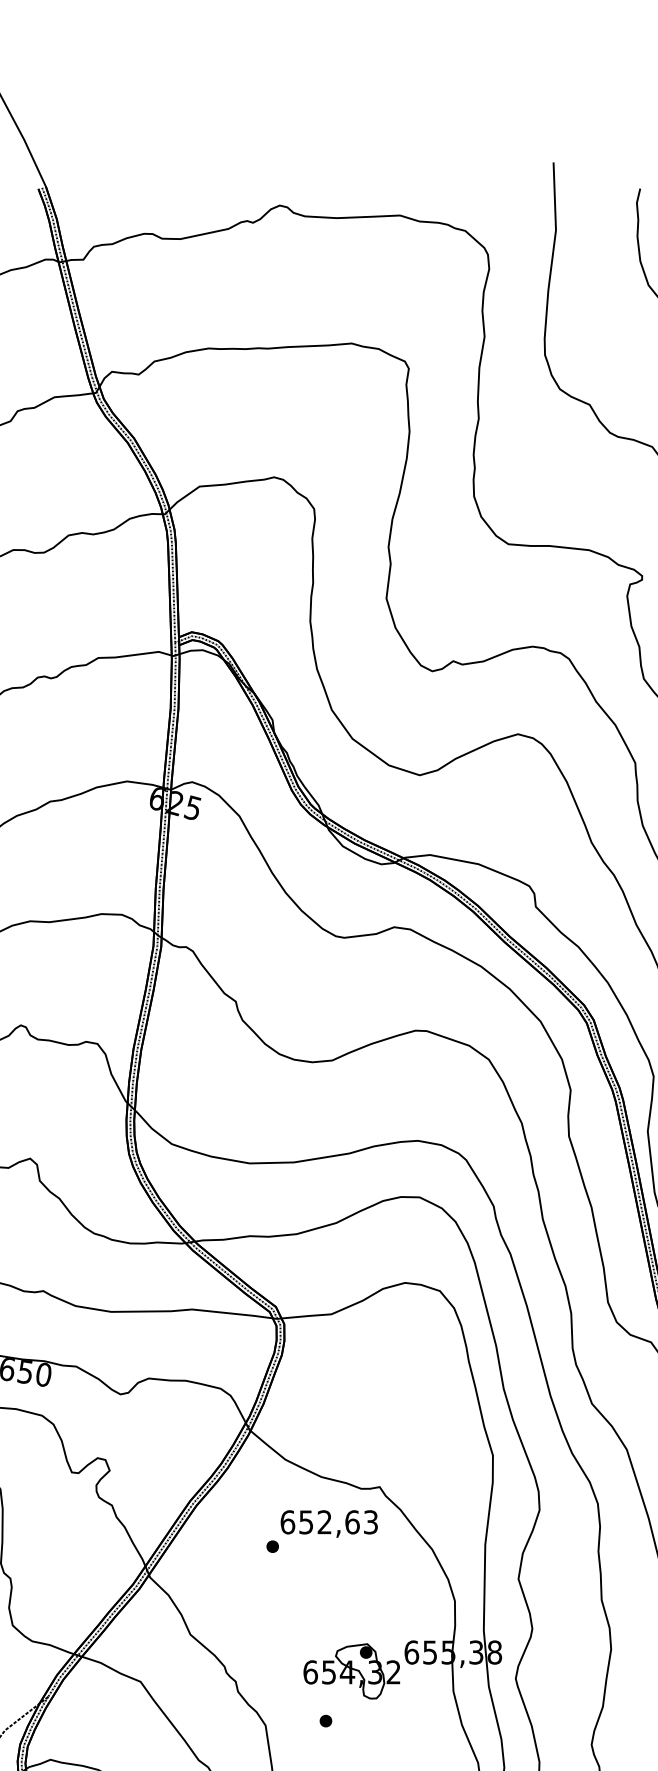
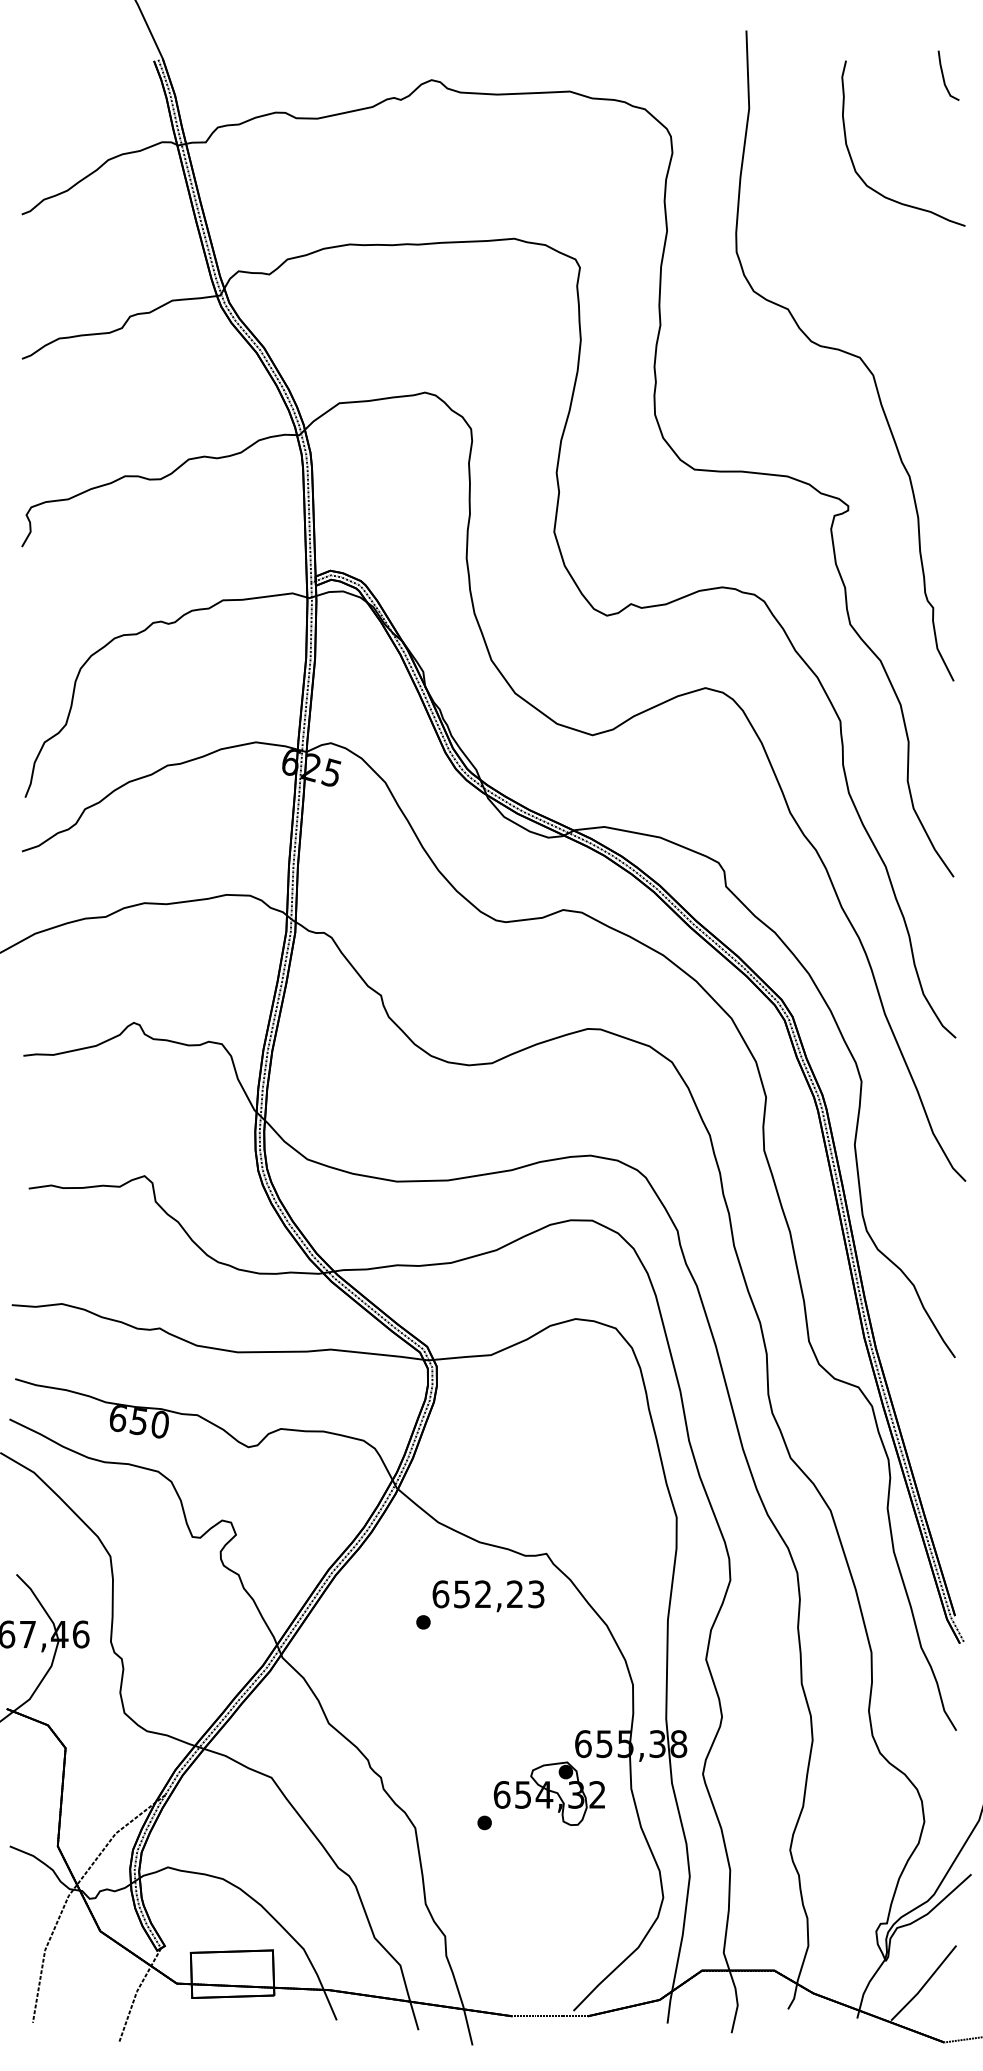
text: (352, 1522) -> (515, 1594), 652,63 -> 652,23
part: (351, 1671) -> (548, 1793), moved

